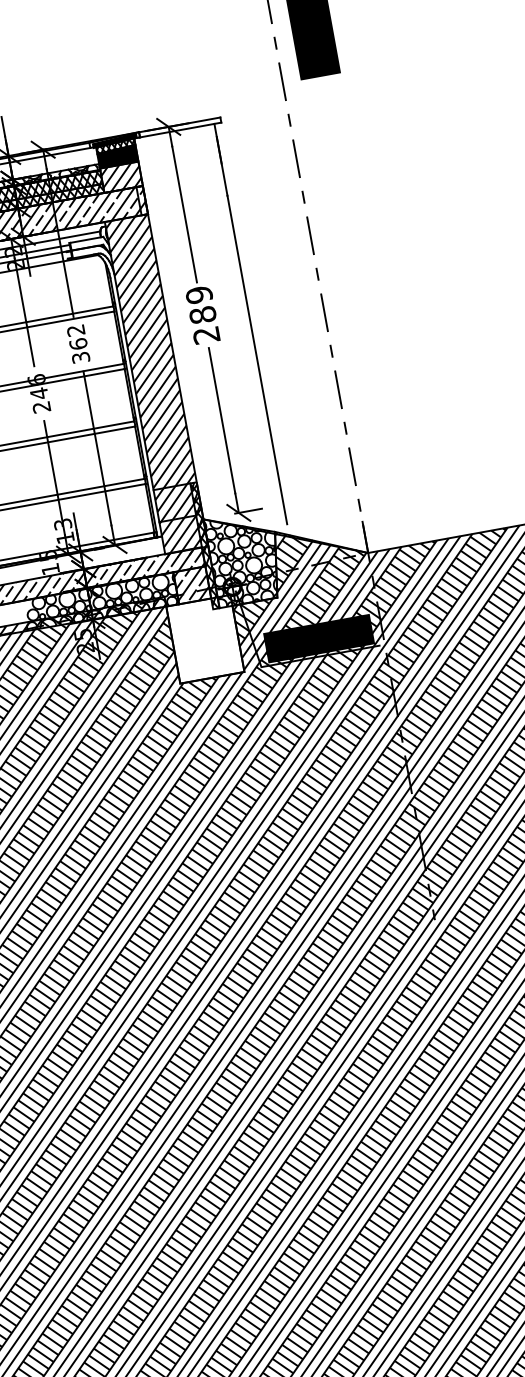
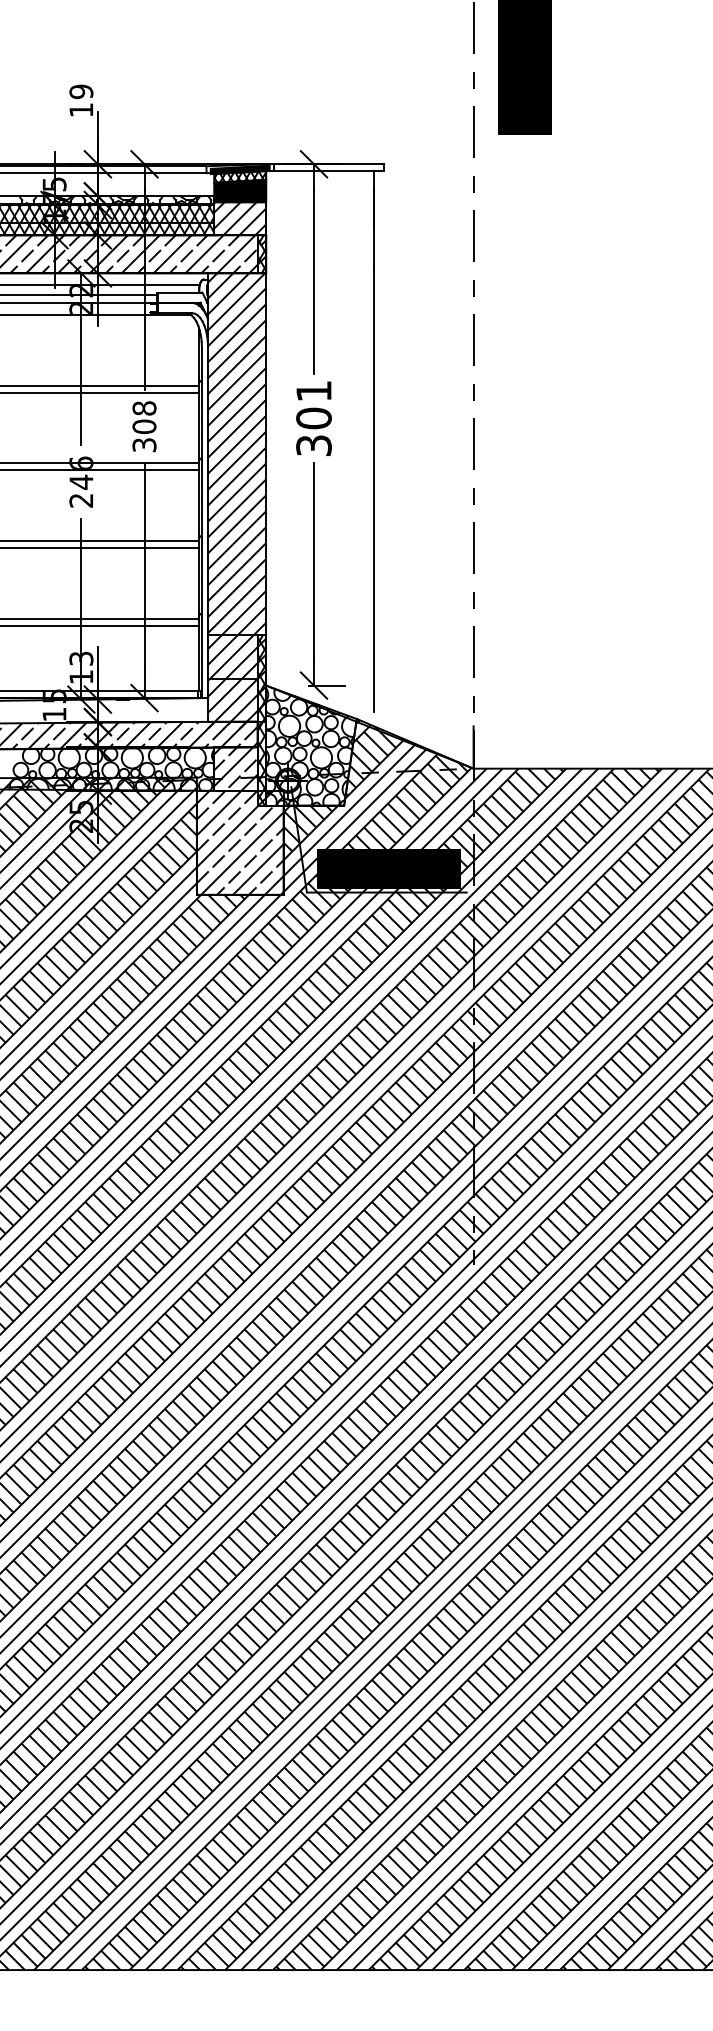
hatch: (141, 200) -> (261, 254), added
text: (202, 315) -> (313, 418), 289 -> 301
text: (77, 337) -> (144, 417), 362 -> 308
hatch: (204, 639) -> (239, 842), added

